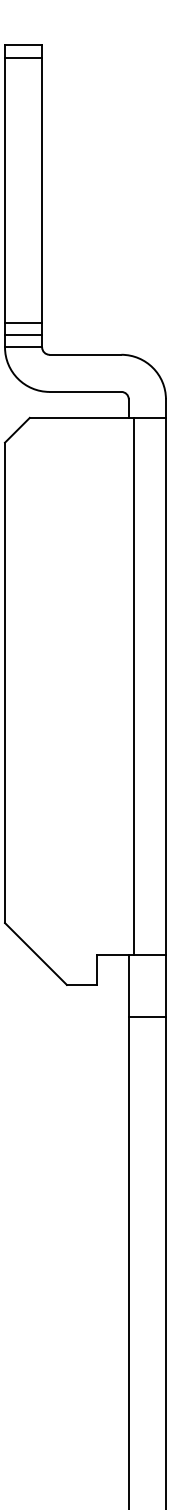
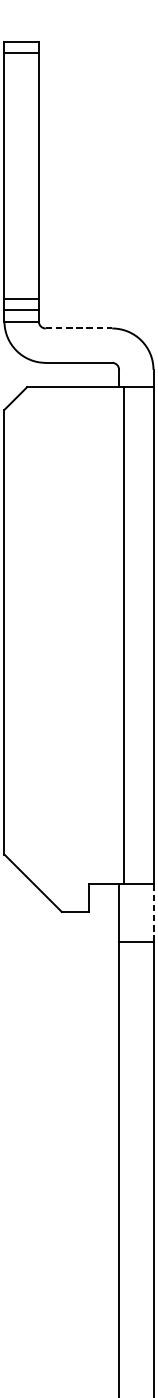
line: (85, 354) -> (79, 328), solid -> dashed
line: (165, 986) -> (153, 913), solid -> dashed

